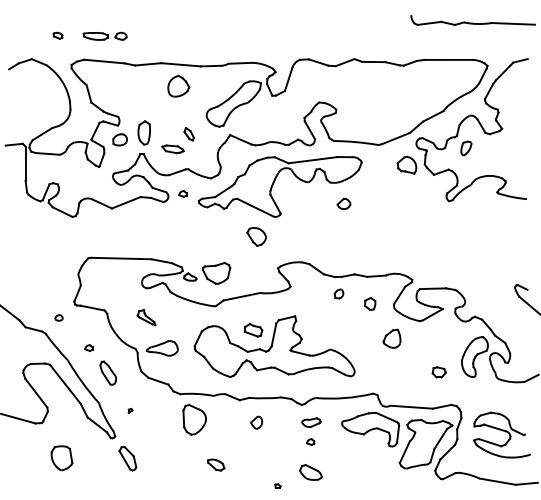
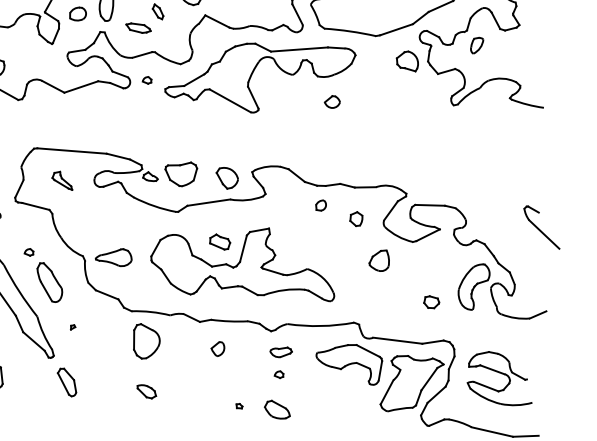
part: (256, 236) -> (227, 177), moved
part: (146, 317) -> (62, 180), moved
part: (108, 372) -> (50, 281), size x1.43
part: (216, 464) -> (147, 391), moved
part: (277, 485) -> (239, 405), moved

